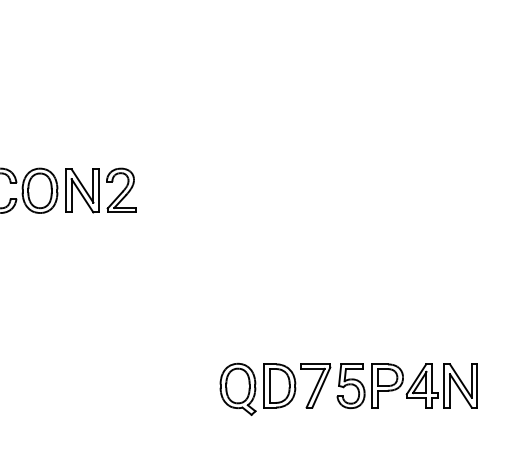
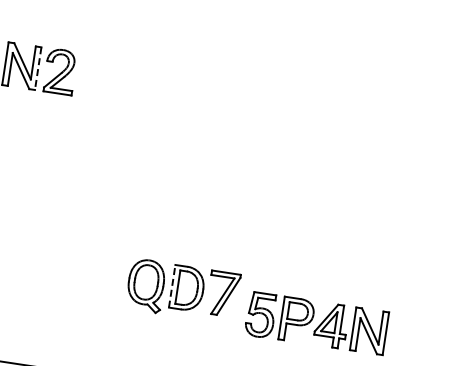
line: (99, 190) -> (38, 68), solid -> dashed
line: (264, 385) -> (172, 285), solid -> dashed
part: (406, 385) -> (315, 322), moved

